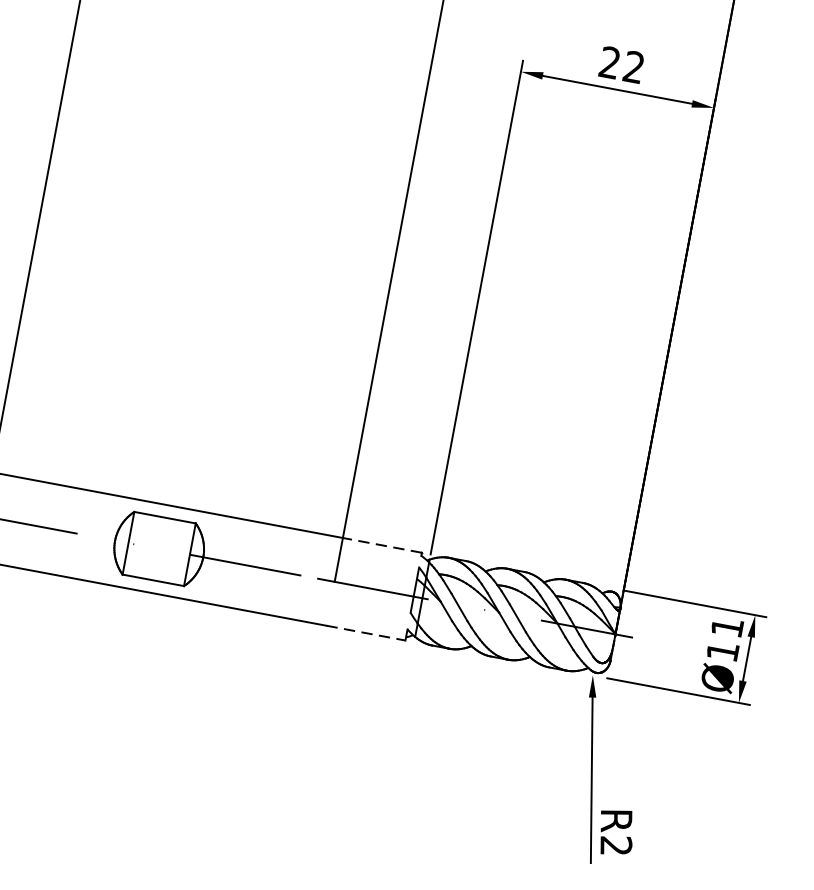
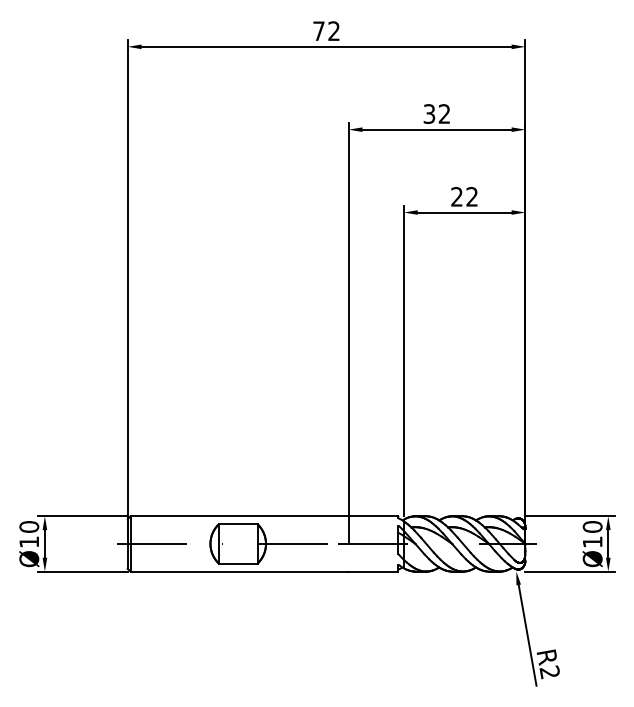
line: (382, 545) -> (373, 516), dashed -> solid
text: (727, 626) -> (592, 526), Ø11 -> Ø10
line: (365, 633) -> (373, 571), dashed -> solid

